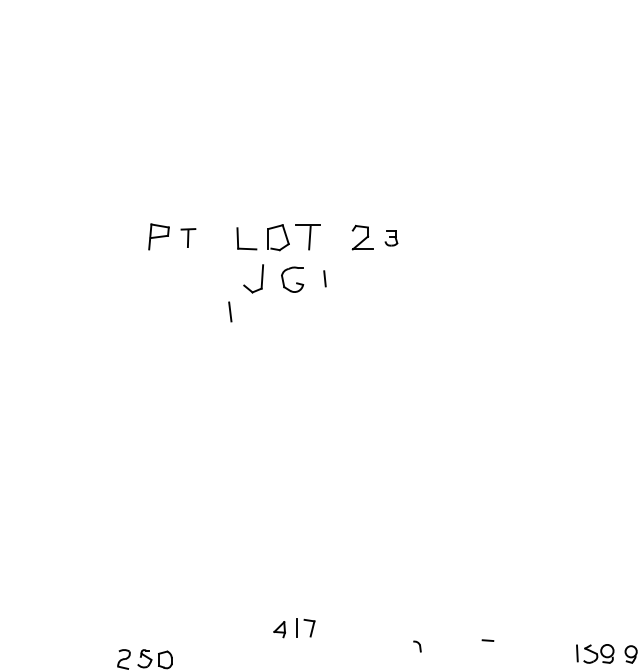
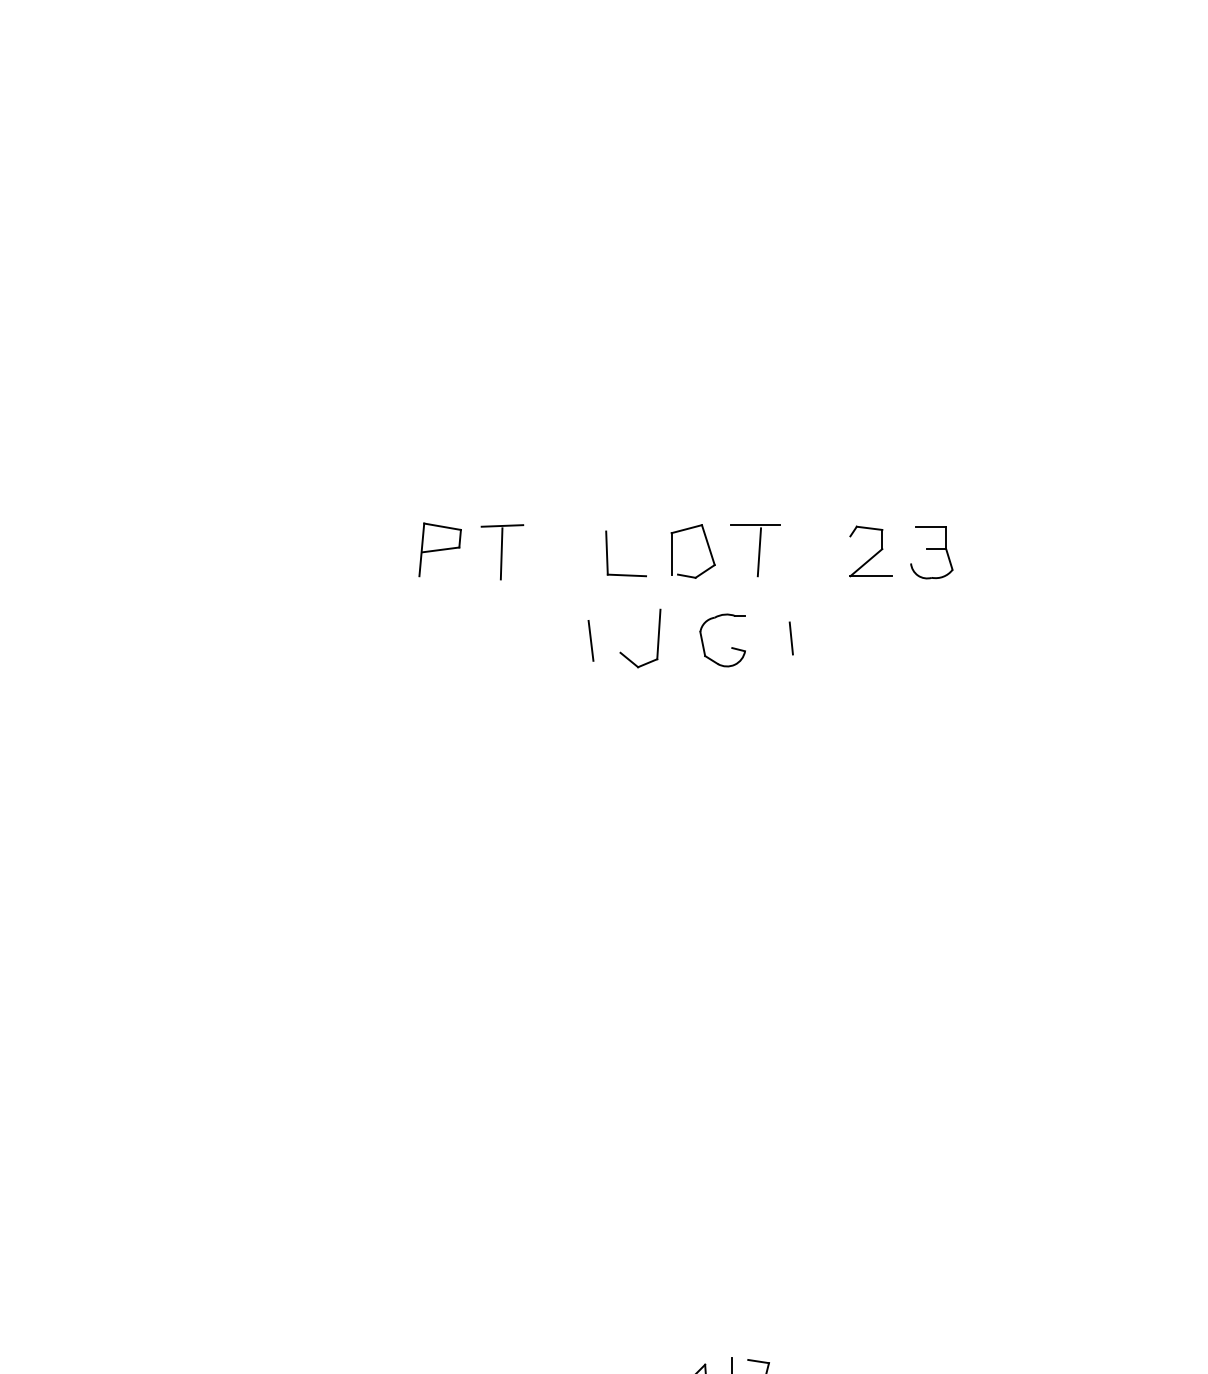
part: (188, 237) -> (502, 551), size x1.43
part: (391, 238) -> (932, 553), size x1.67
line: (230, 311) -> (591, 639), moved

